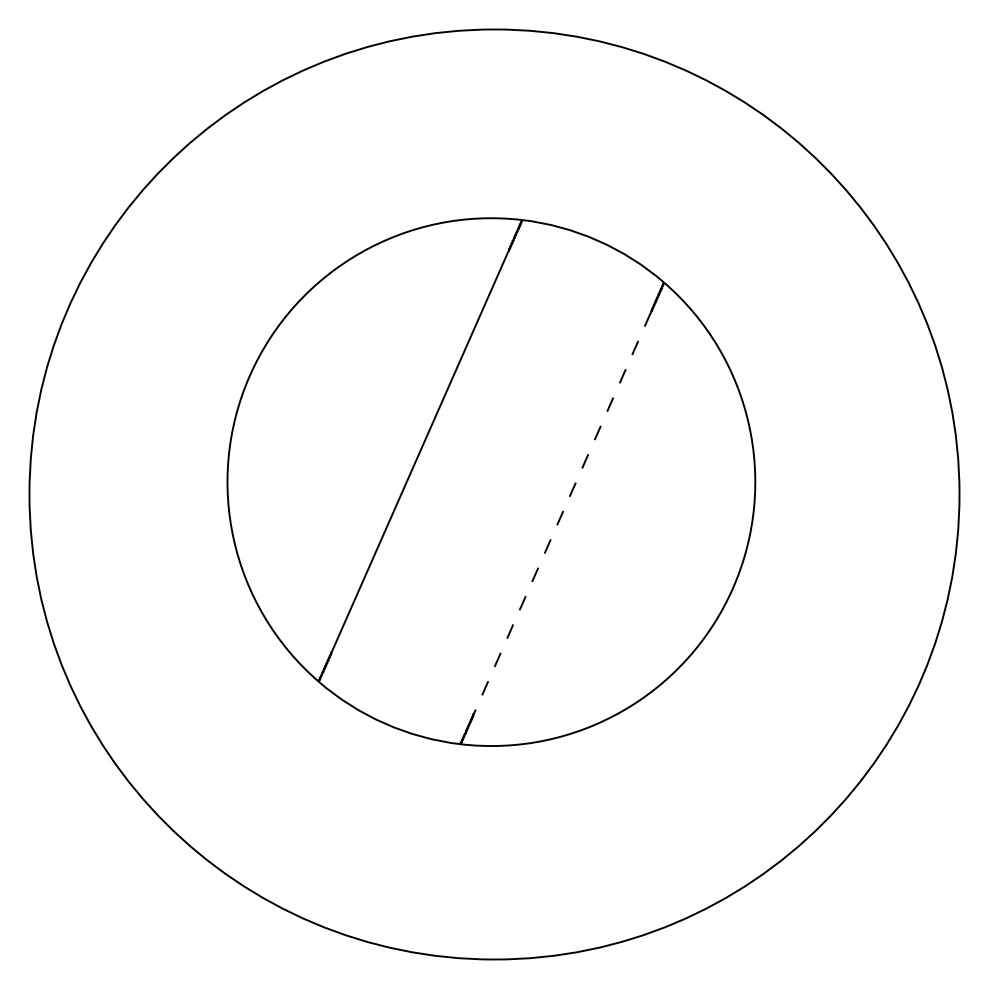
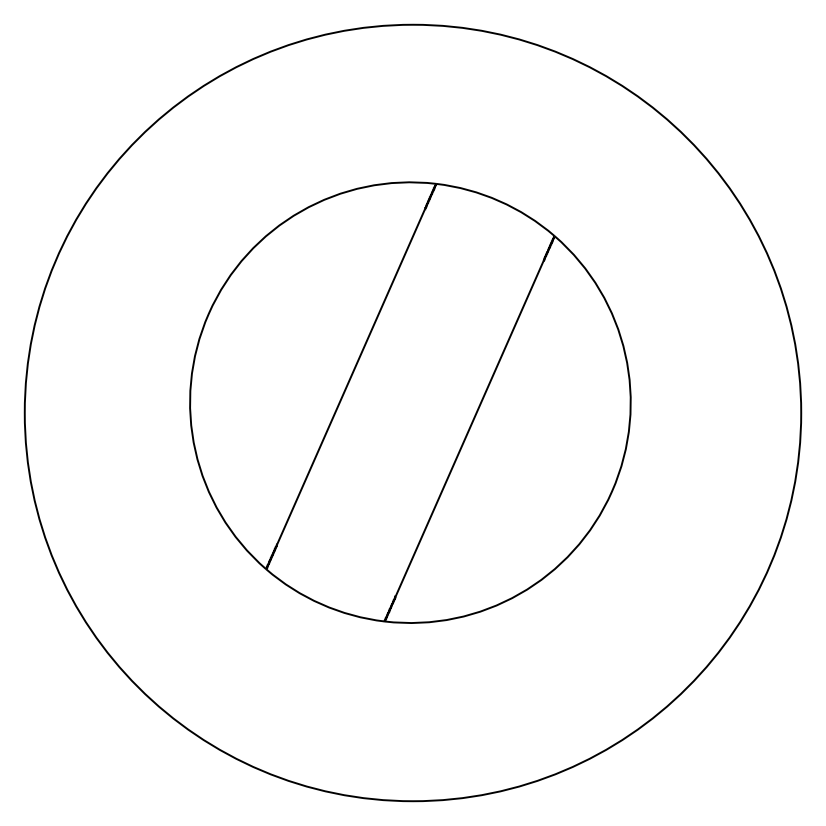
line: (562, 514) -> (469, 429), dashed -> solid

